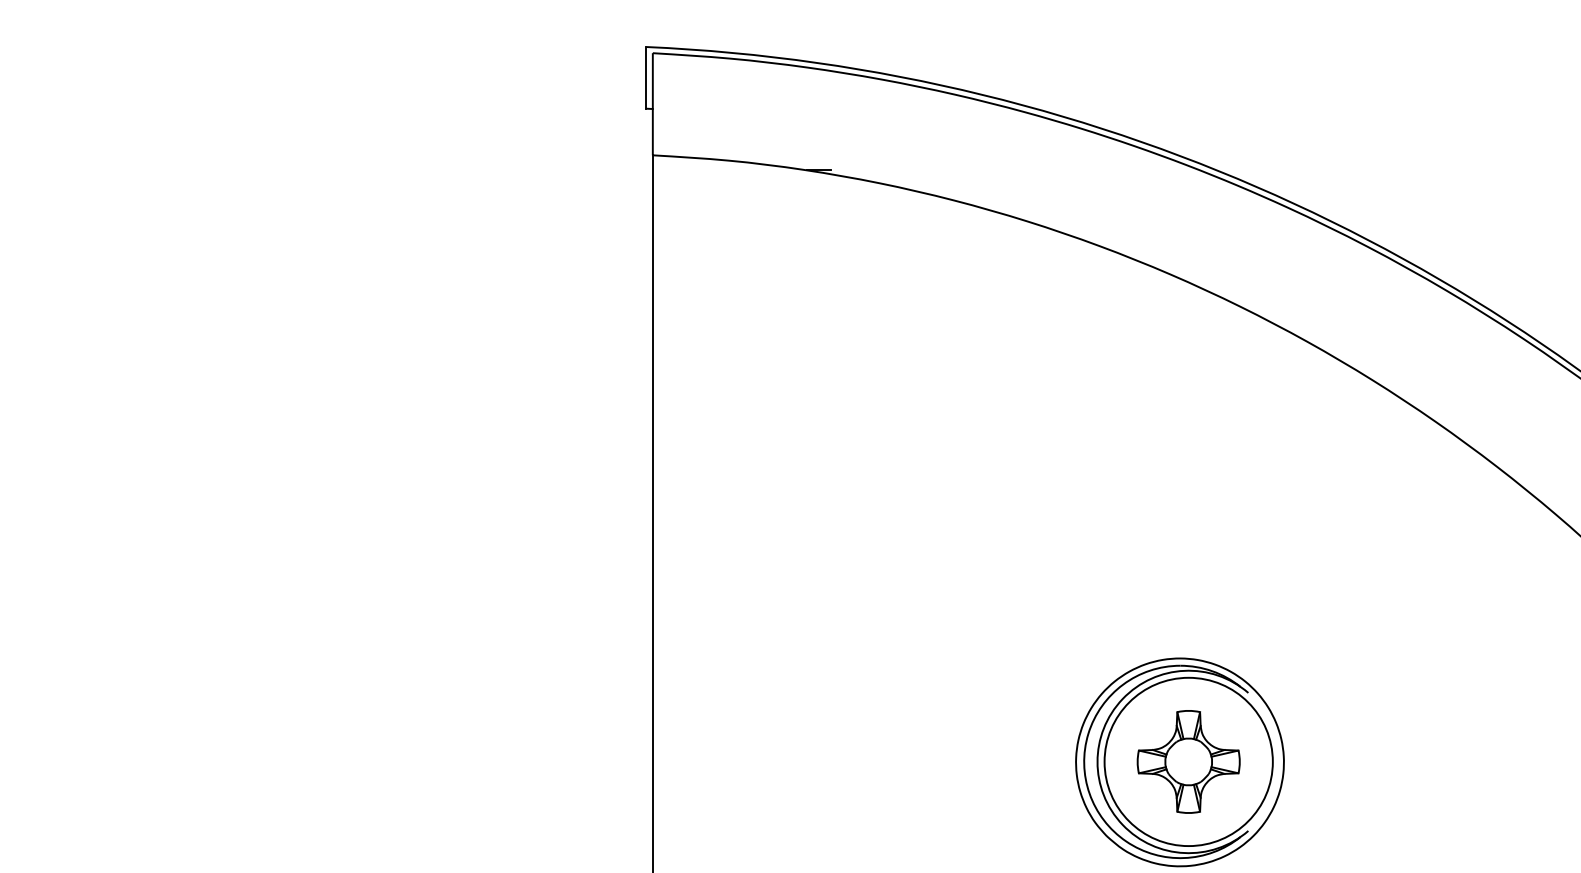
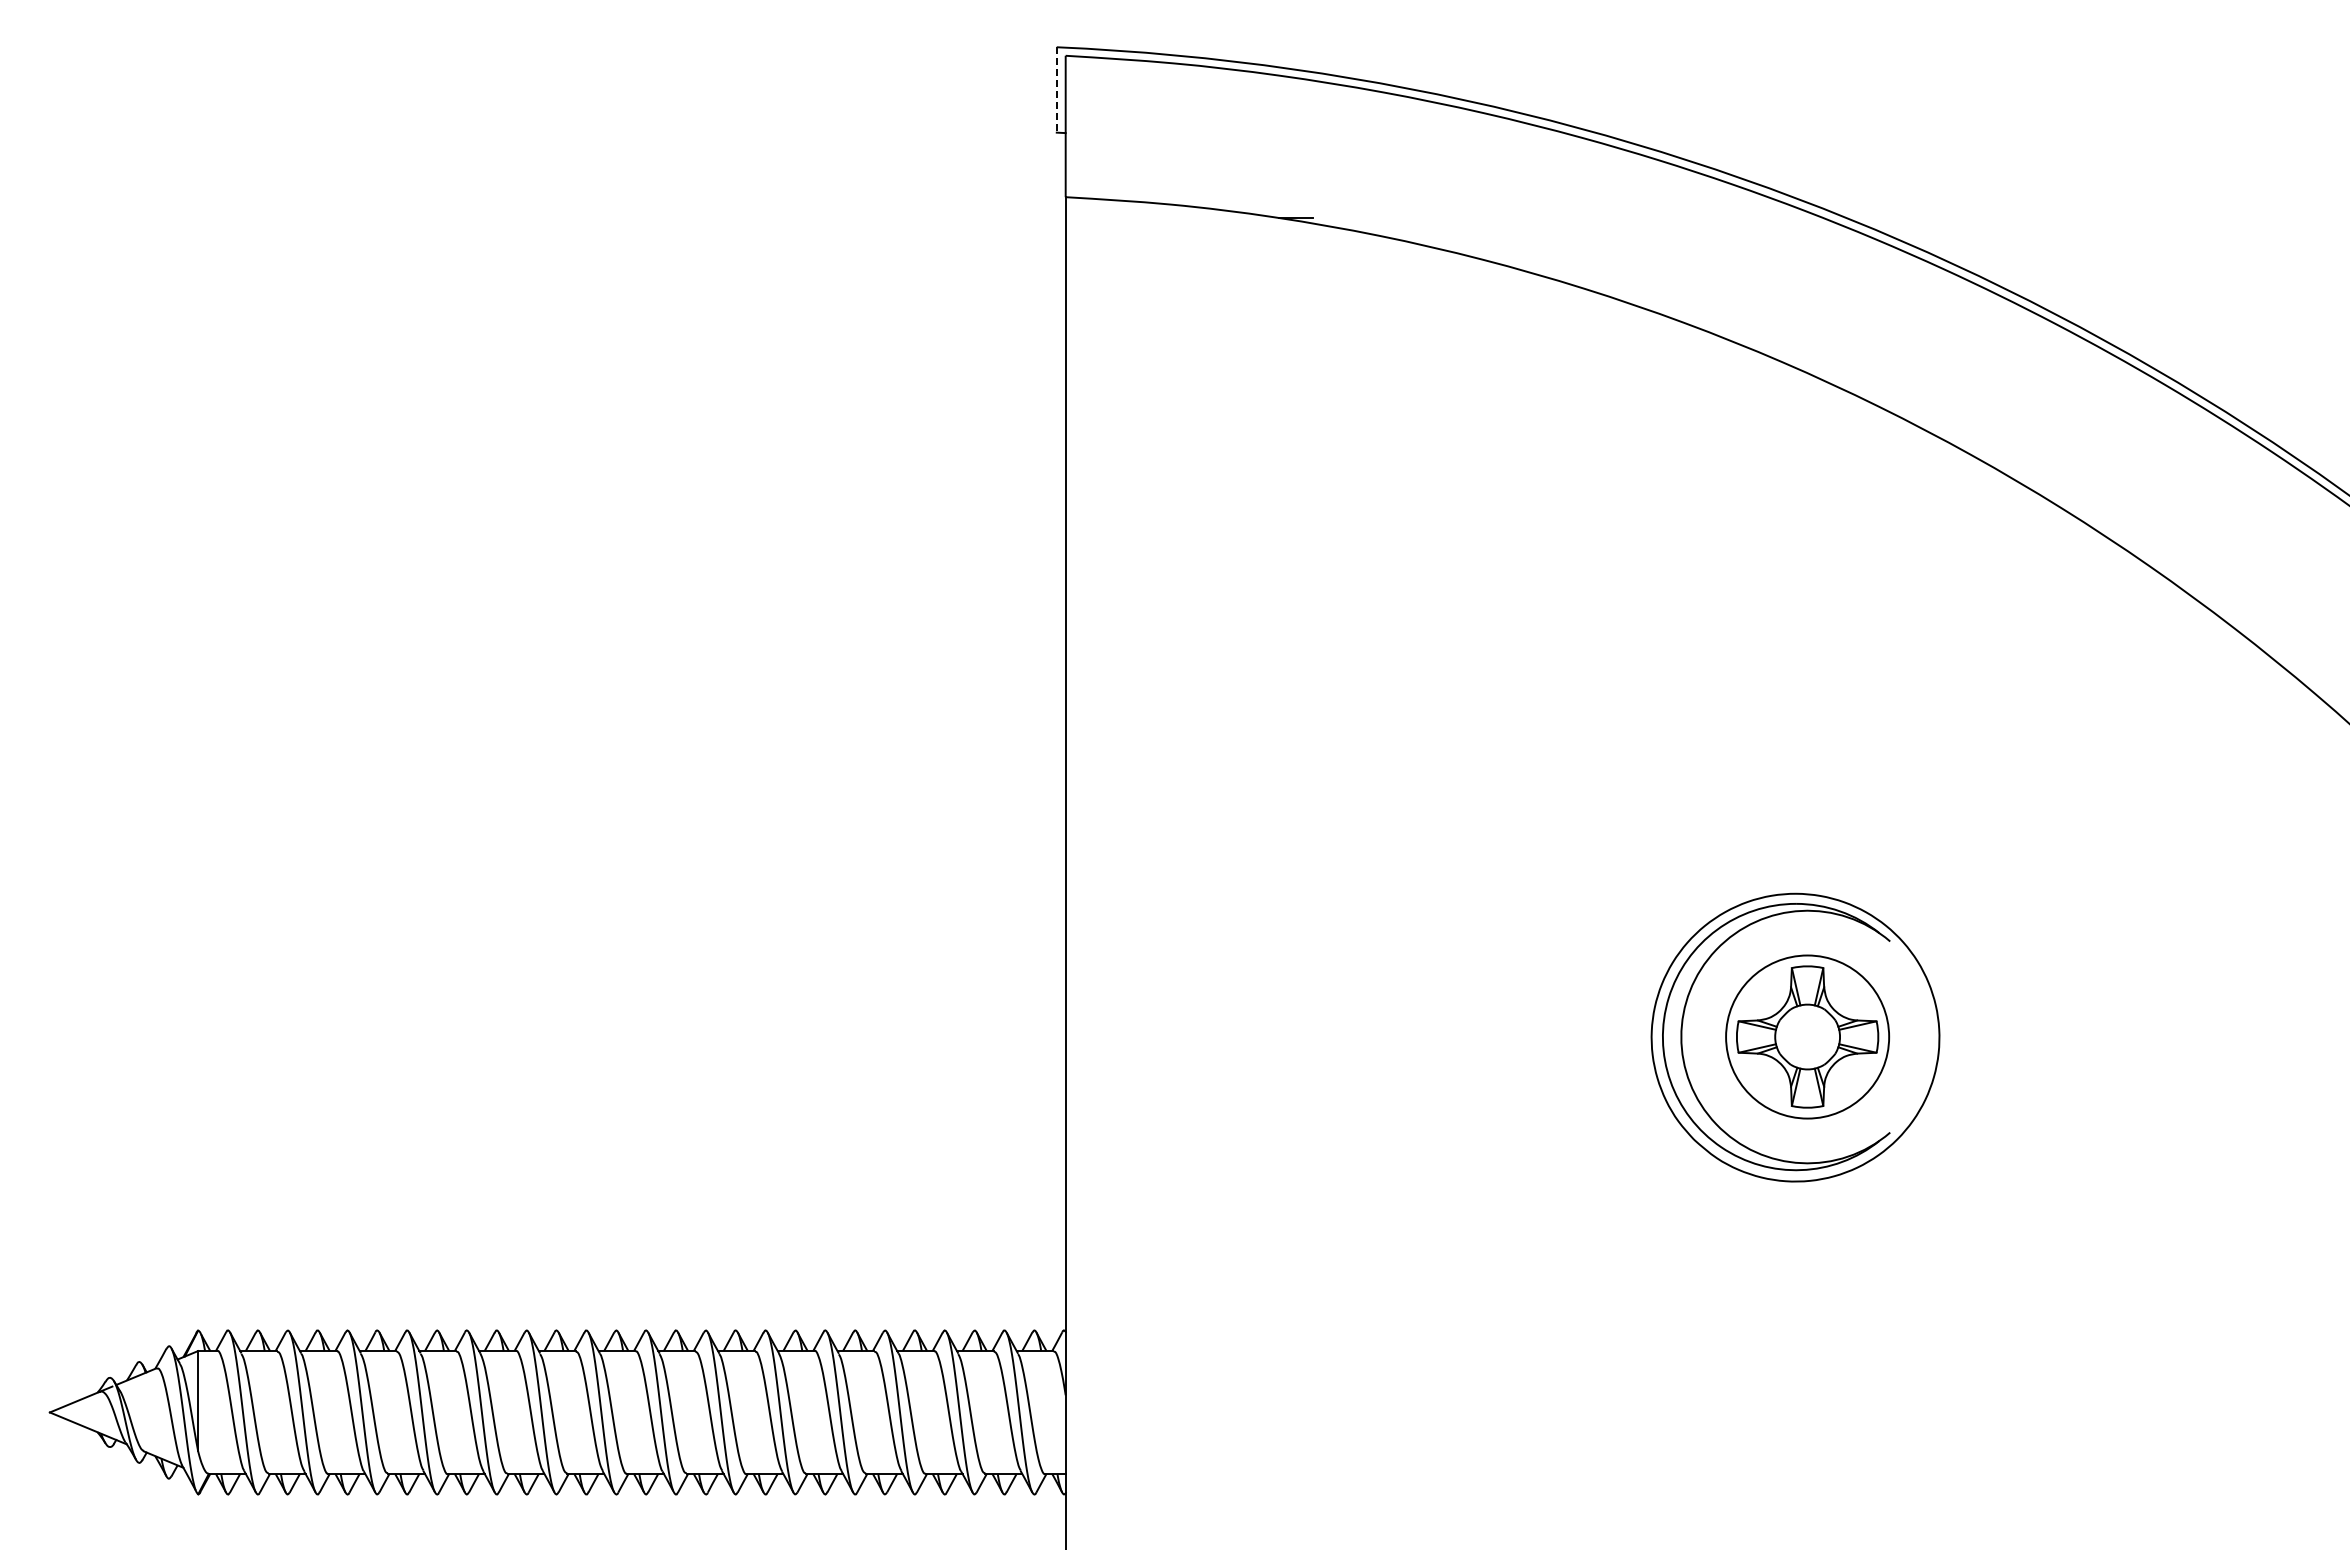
line: (646, 77) -> (1056, 89), solid -> dashed
circle: (1188, 761) -> (1807, 1036), size x0.7

